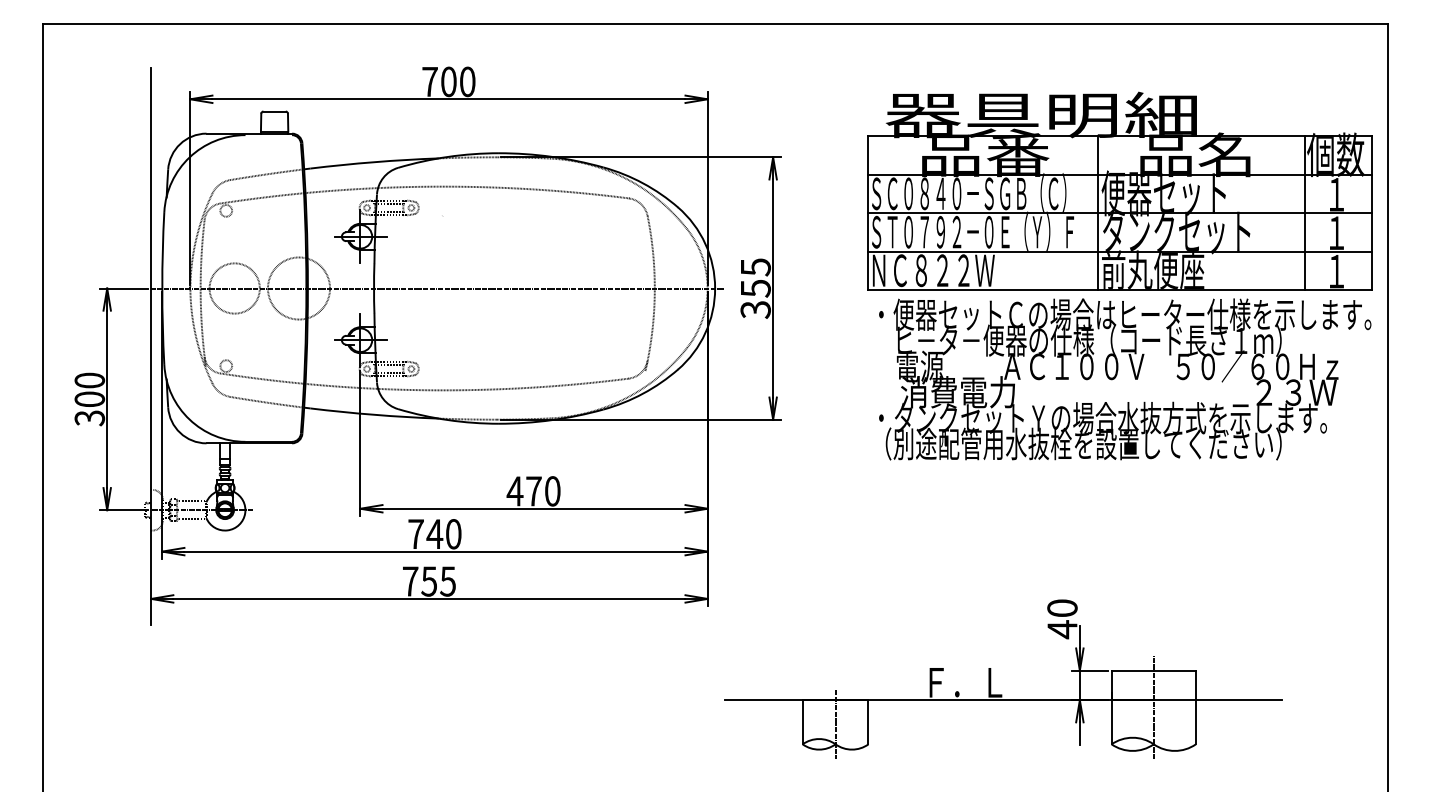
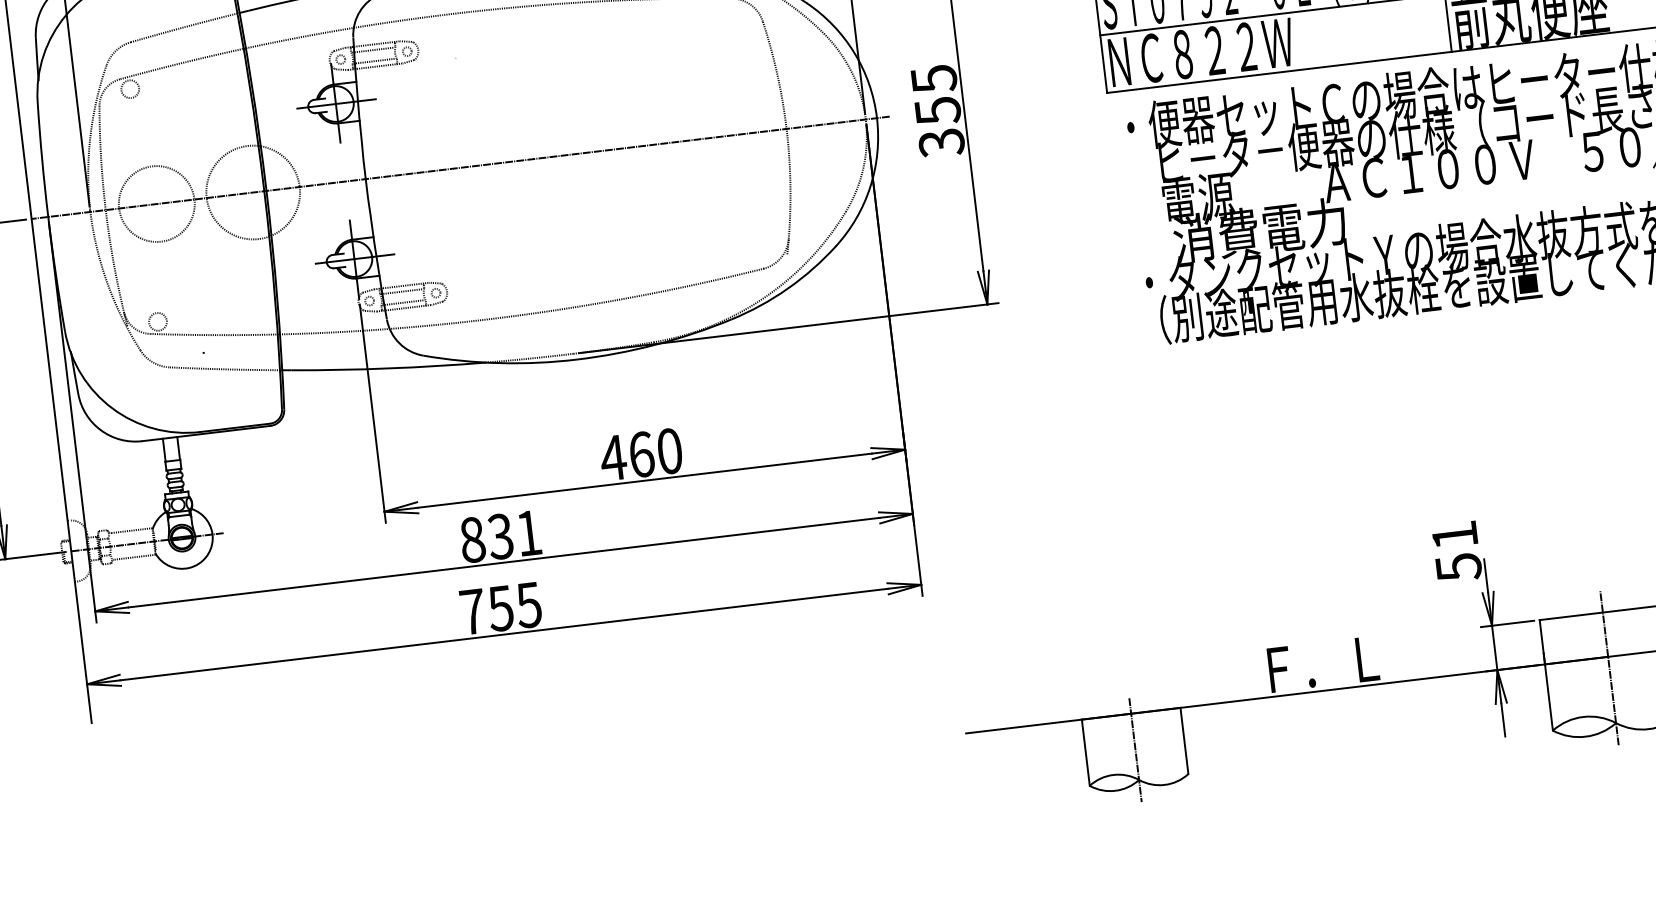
text: (533, 491) -> (641, 454), 470 -> 460
text: (434, 534) -> (500, 537), 740 -> 831
text: (1062, 619) -> (1456, 552), 40 -> 51

